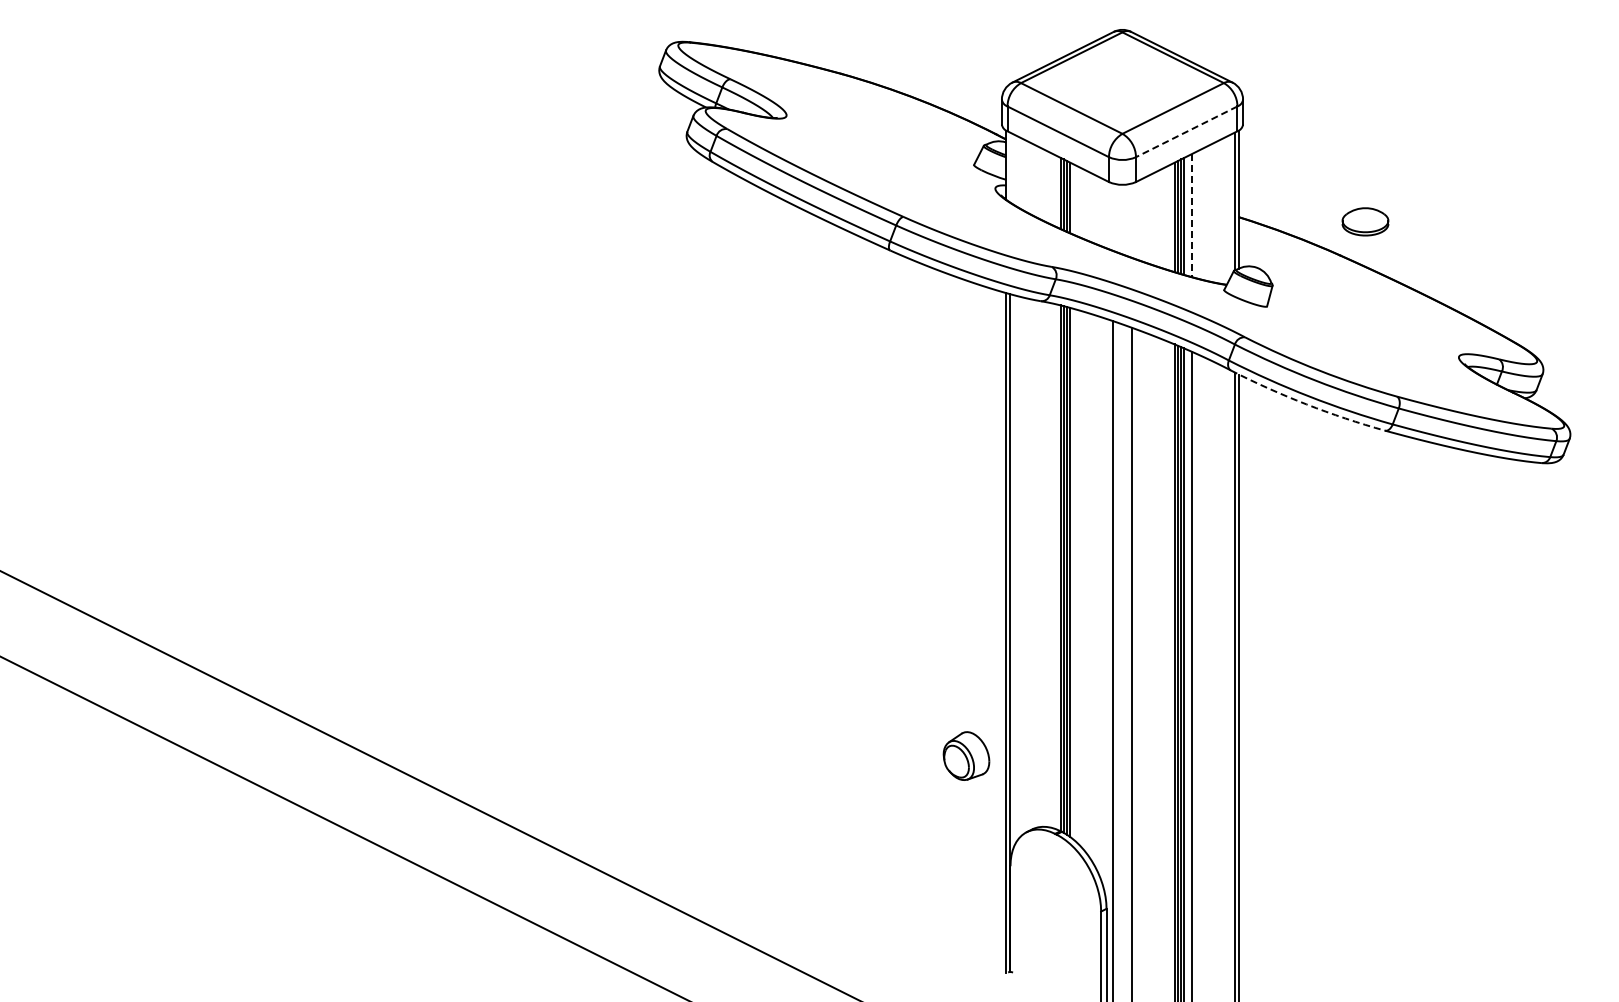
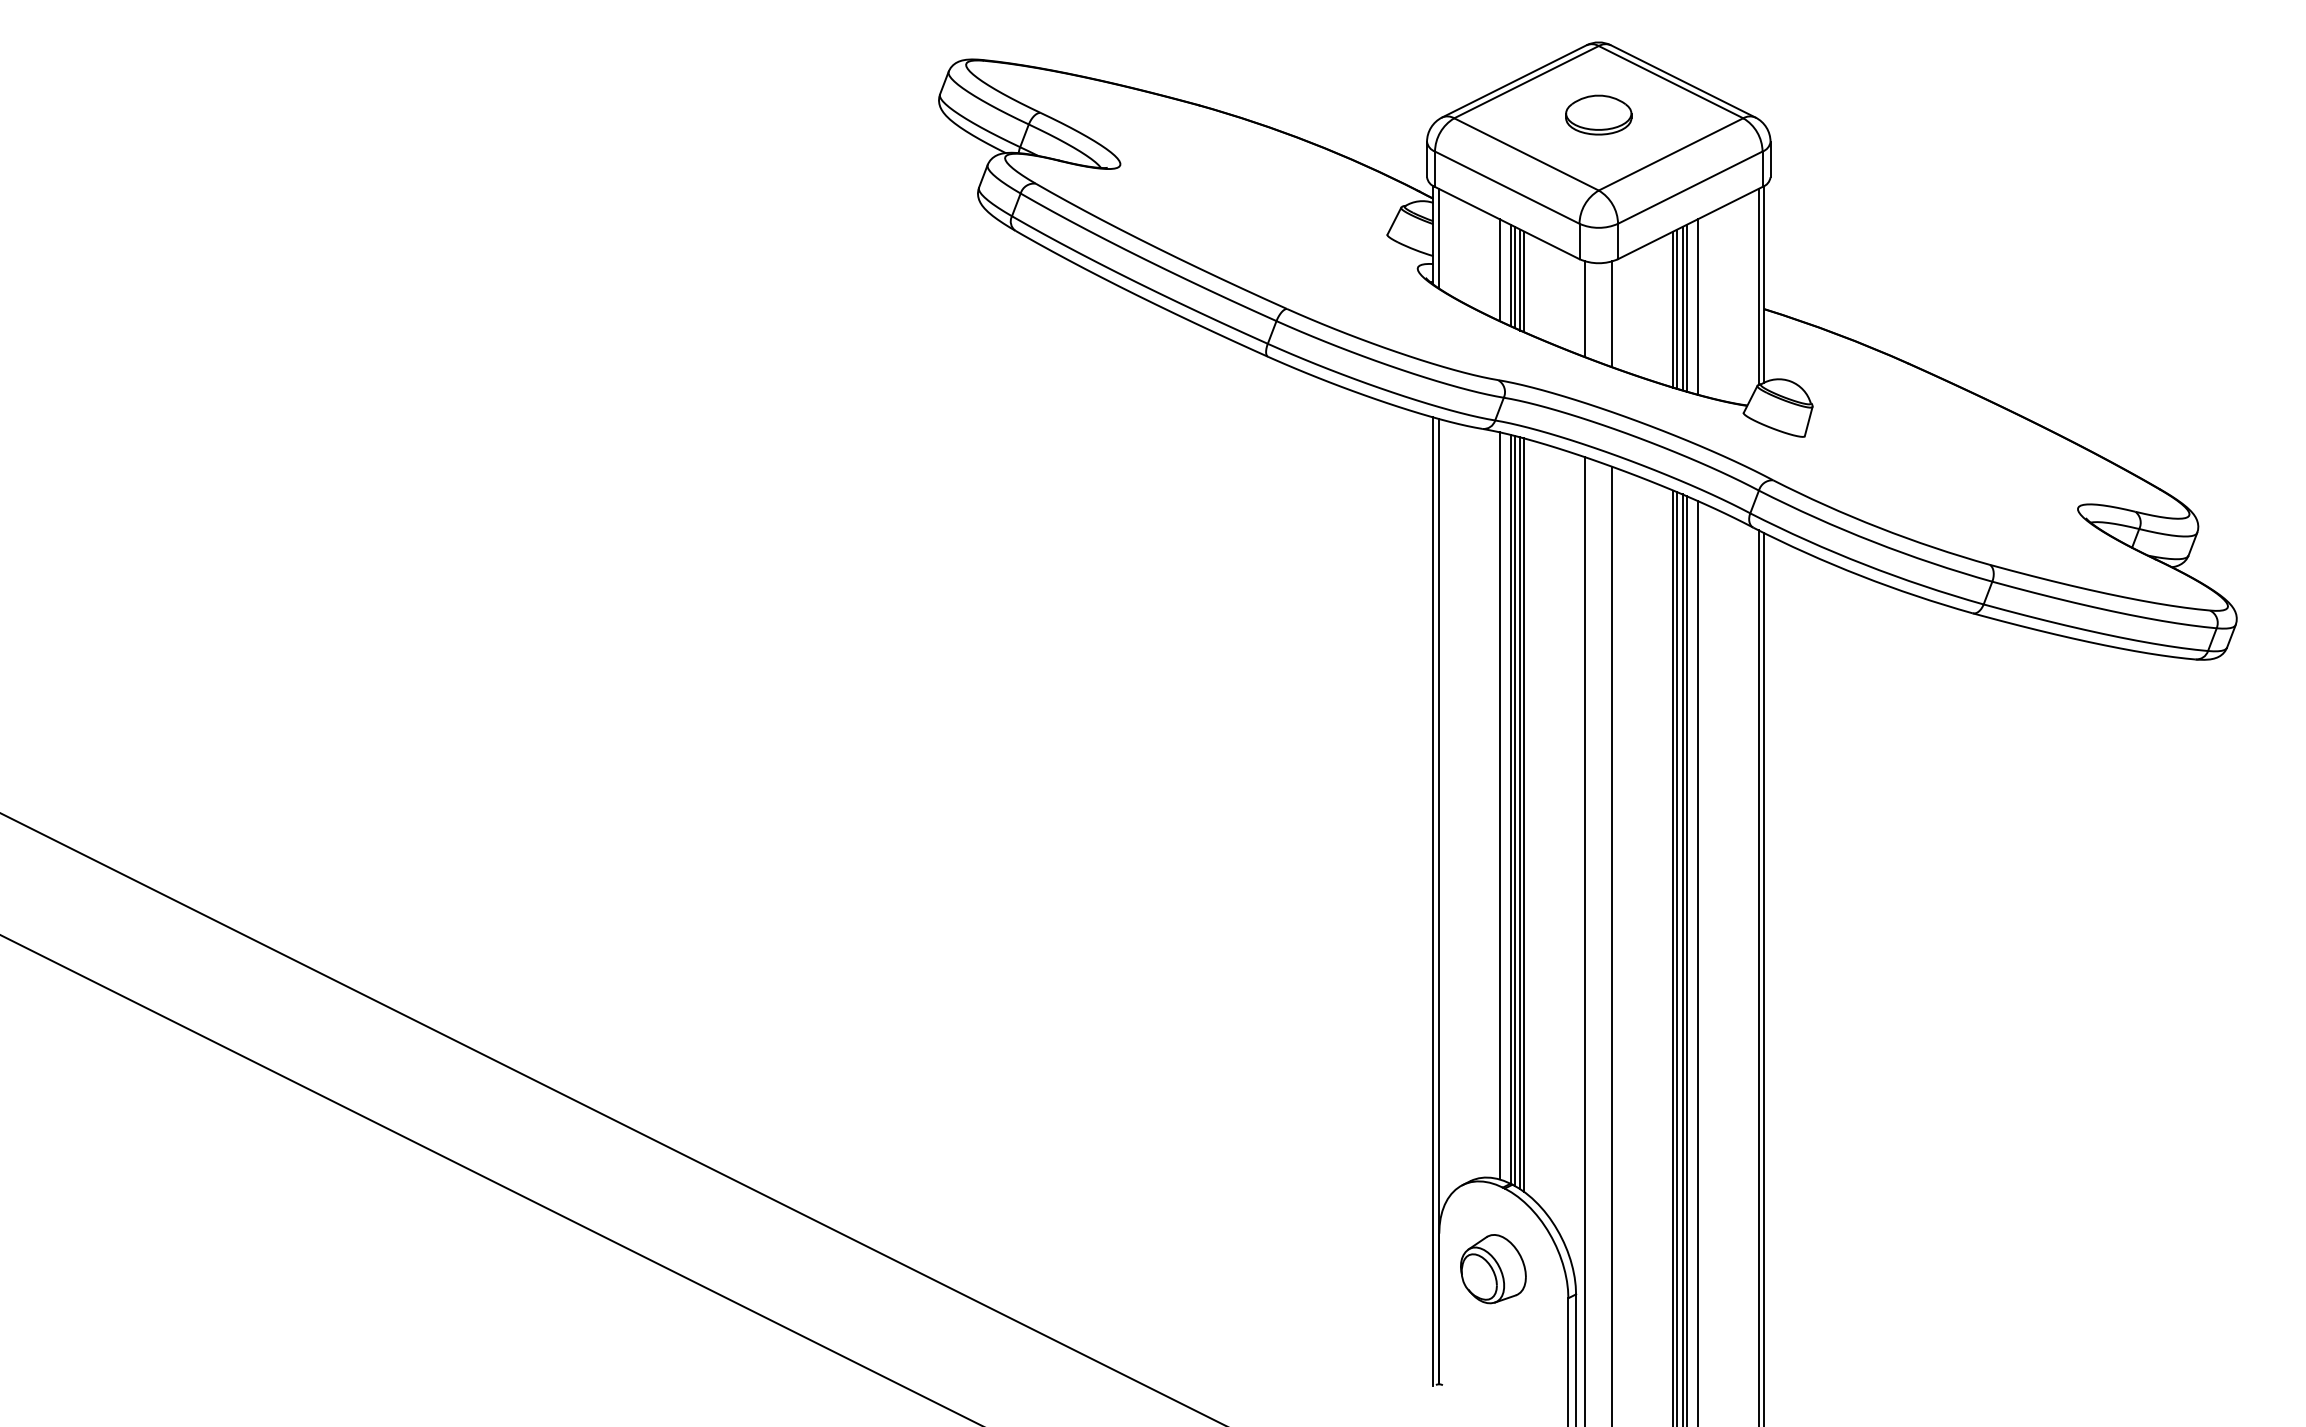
line: (1186, 131) -> (1689, 187), dashed -> solid
line: (1010, 167) -> (1439, 238), added
line: (1052, 189) -> (1499, 269), added
line: (1192, 215) -> (1698, 306), dashed -> solid
line: (1113, 216) -> (1585, 308), added
line: (1131, 220) -> (1611, 313), added
part: (1365, 221) -> (1598, 114), moved
arc: (1306, 404) -> (1860, 576), dashed -> solid
line: (1052, 565) -> (1499, 805), added
part: (966, 755) -> (1493, 1268), moved

